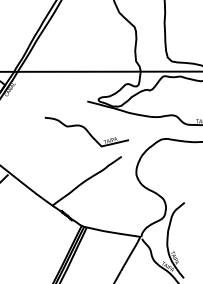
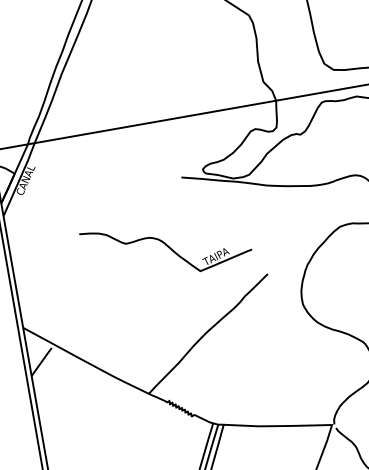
part: (86, 131) -> (165, 246), moved

